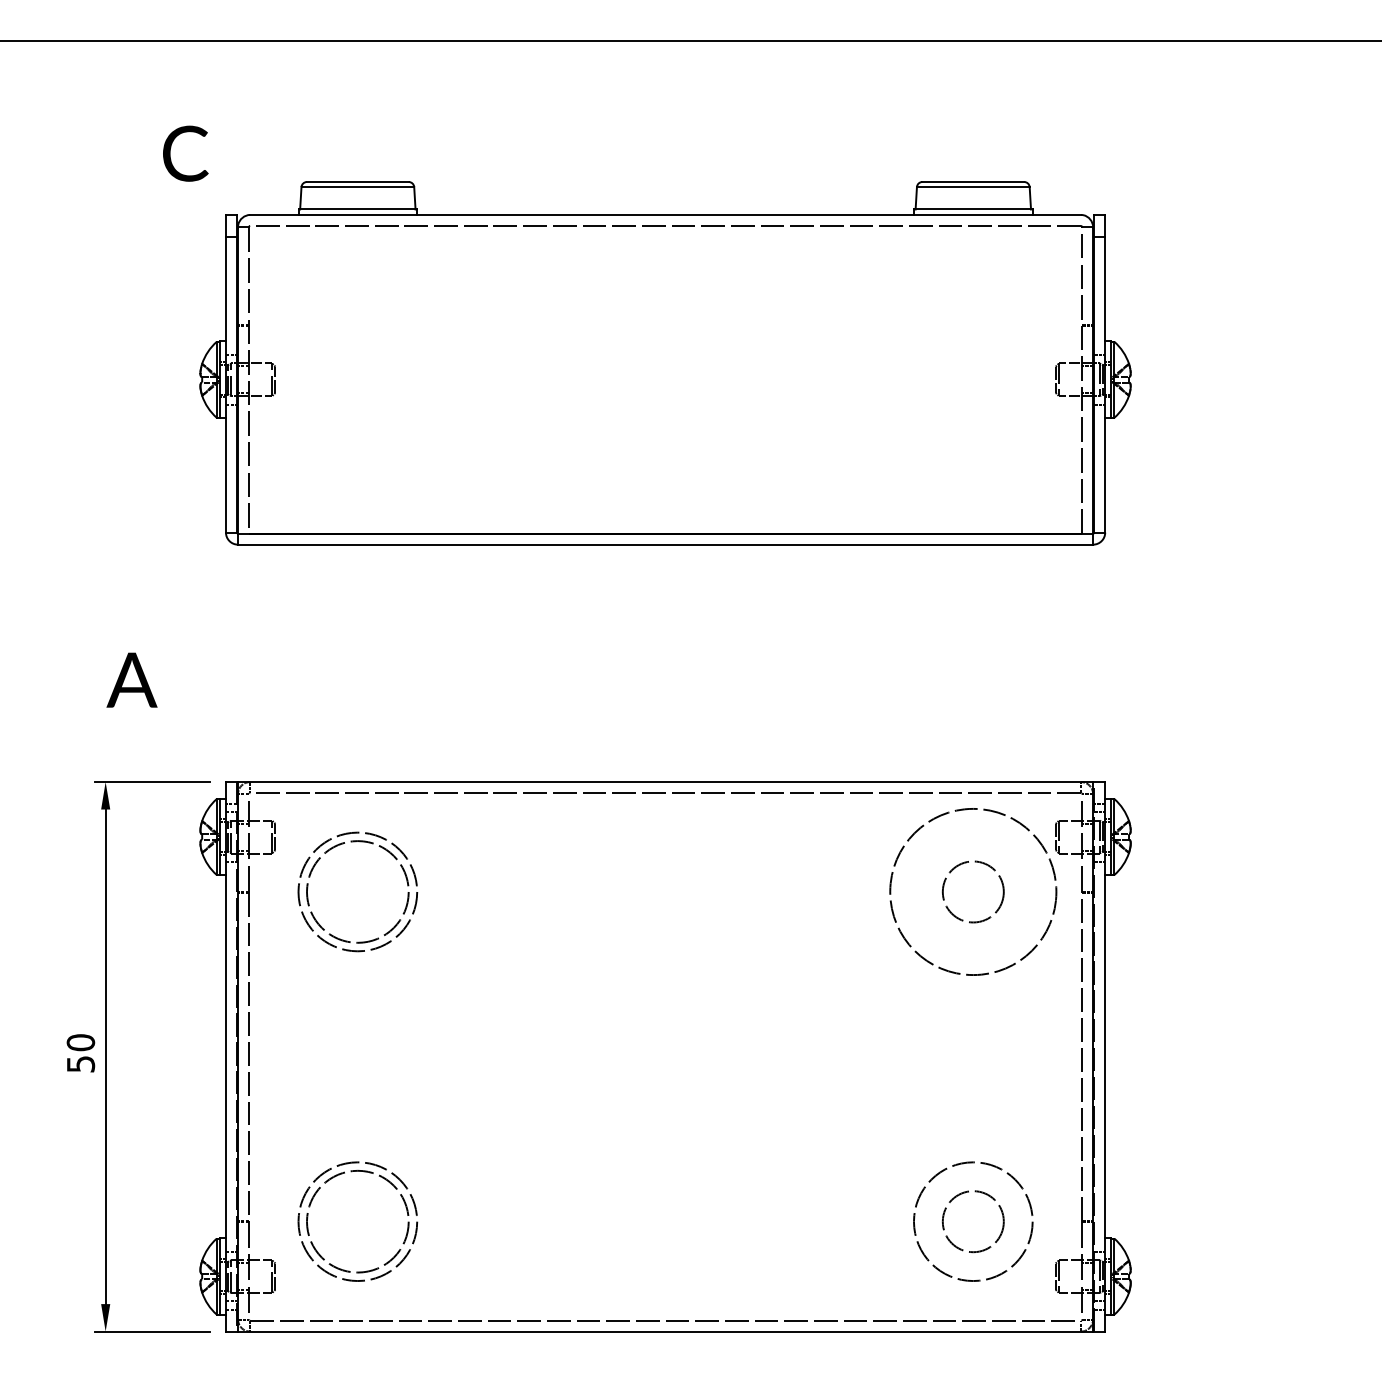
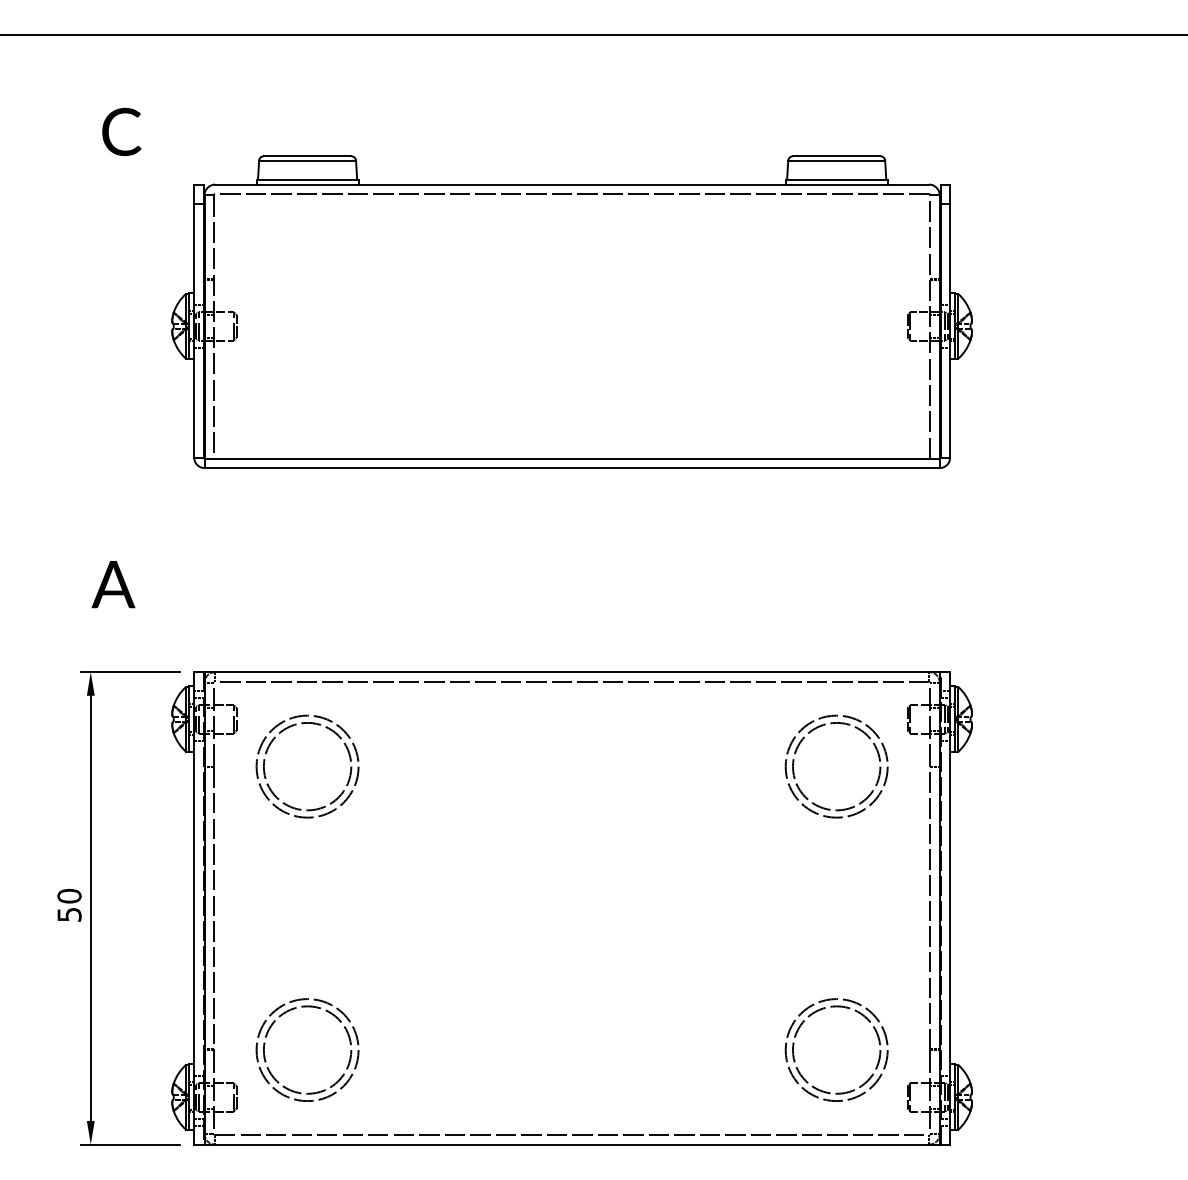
text: (185, 153) -> (121, 131), moved
circle: (972, 891) -> (836, 766), size x0.71
circle: (973, 891) -> (836, 766), size x1.67
circle: (973, 1221) -> (836, 1049), size x1.67

